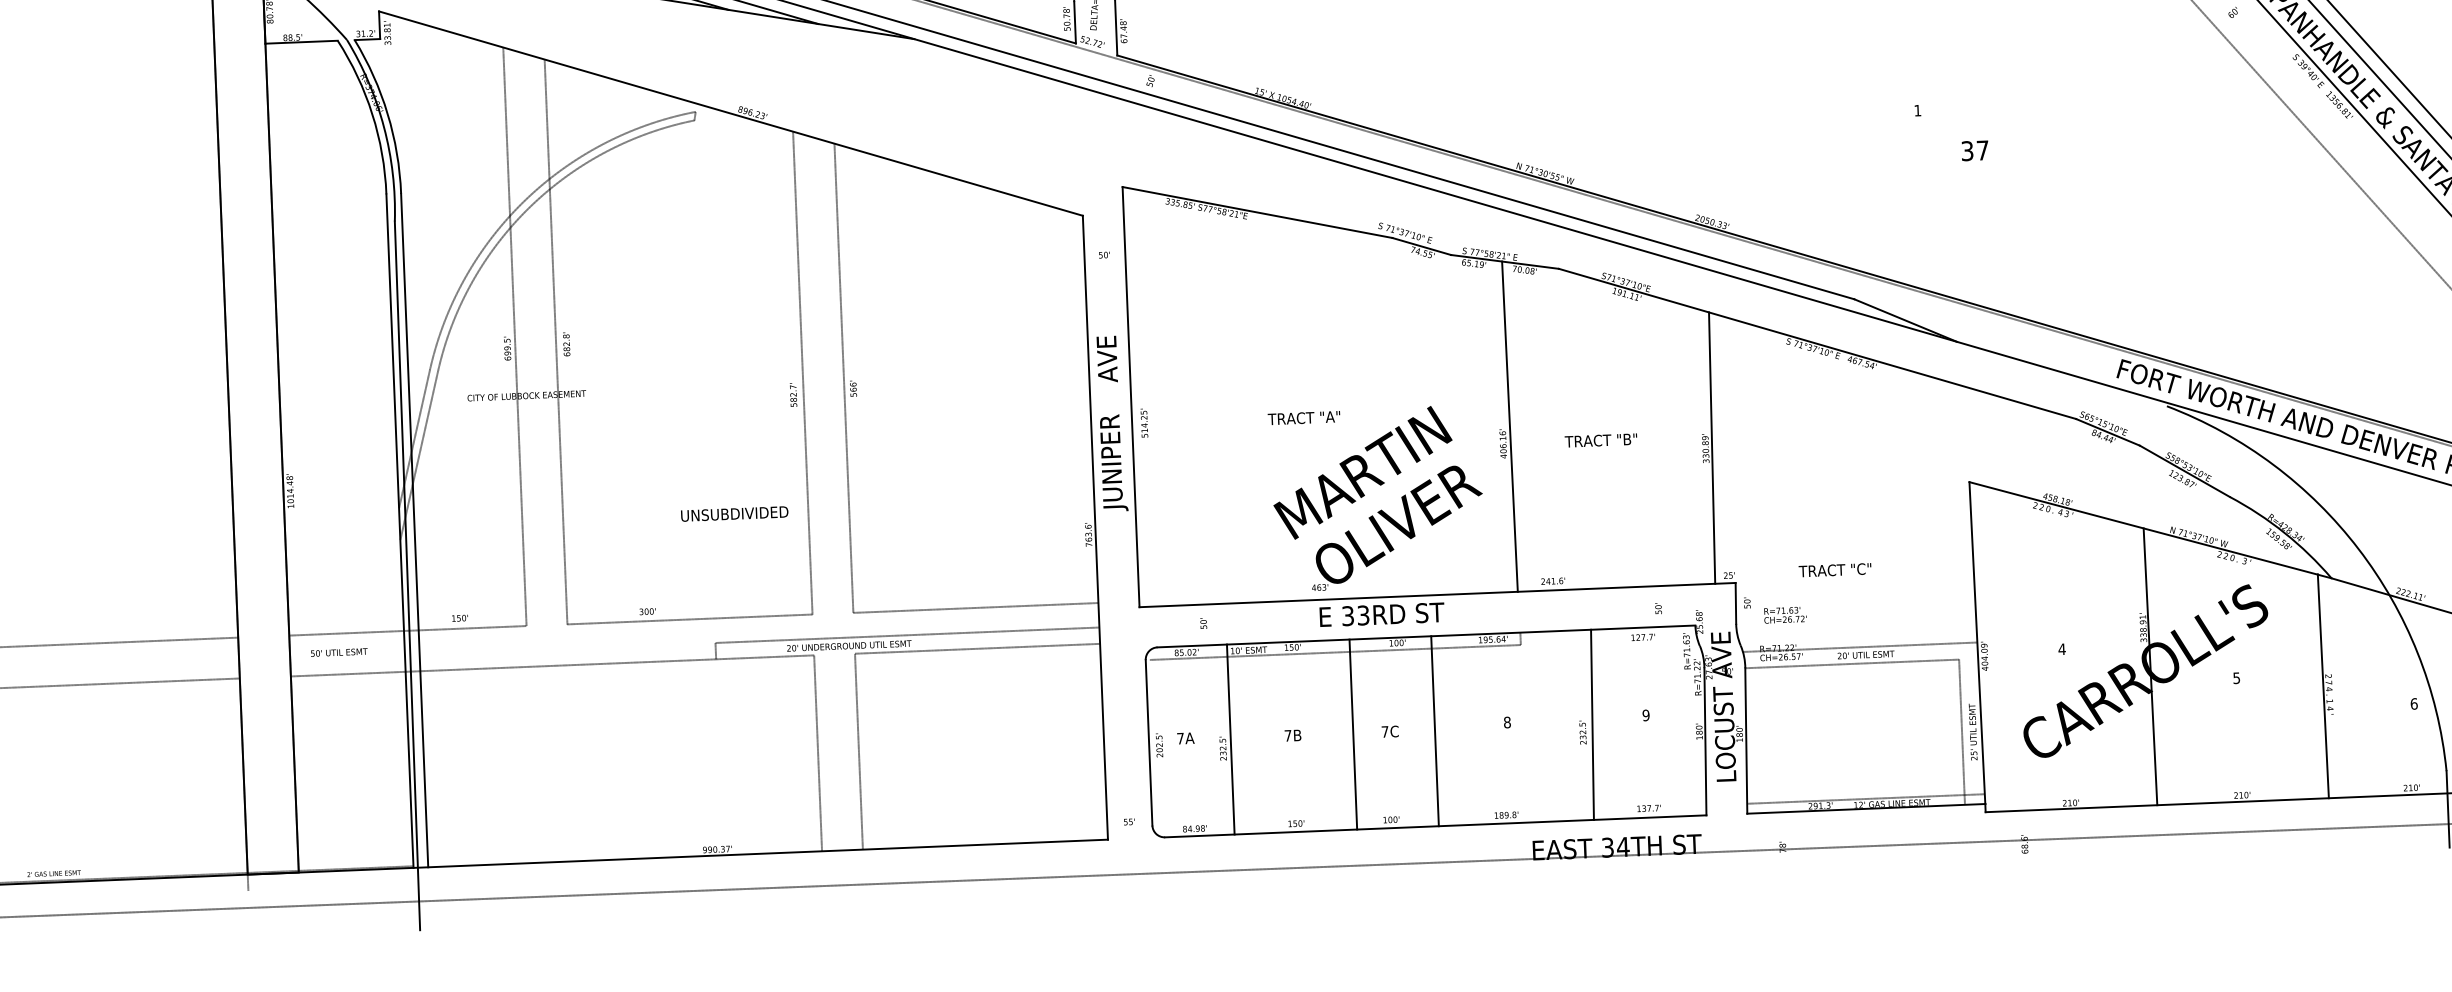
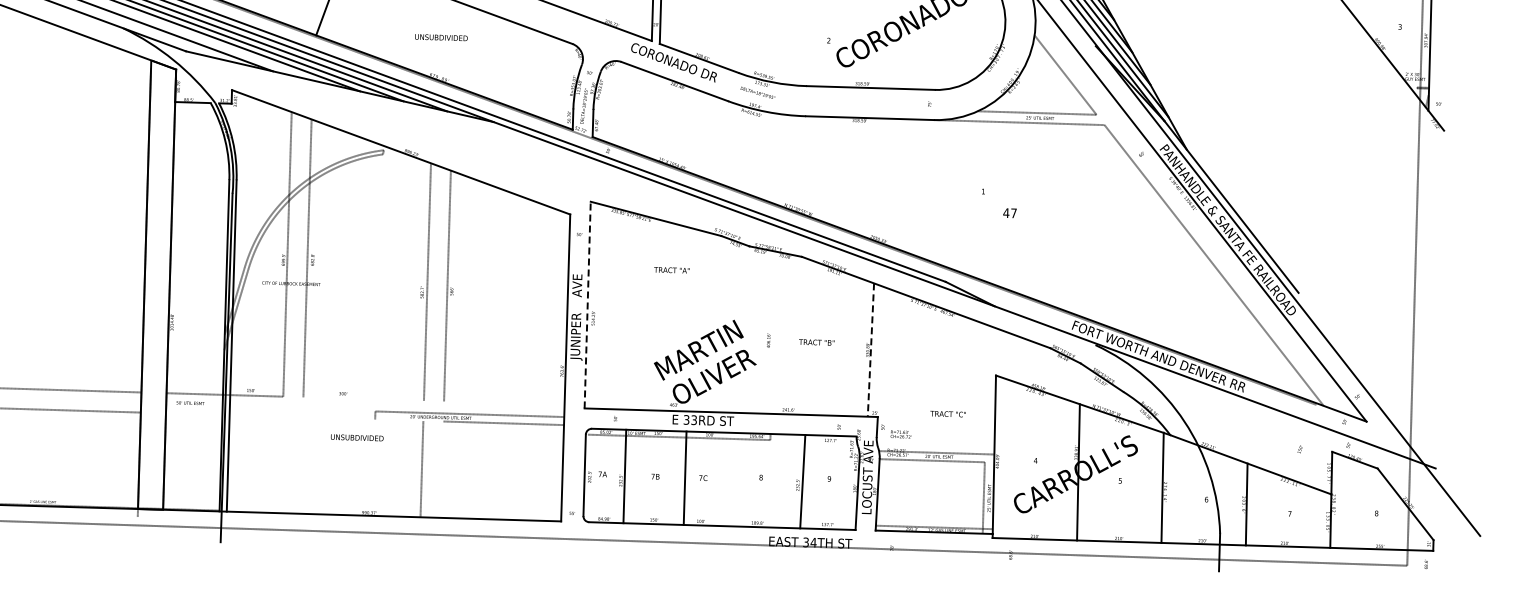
text: (1967, 151) -> (1006, 213), 37 -> 47
line: (1130, 395) -> (587, 304), solid -> dashed
text: (1303, 418) -> (671, 270), moved
line: (1509, 426) -> (772, 332), removed
line: (1711, 449) -> (870, 350), solid -> dashed
text: (735, 513) -> (357, 437), moved
text: (1833, 568) -> (947, 413), moved
line: (976, 606) -> (504, 402), removed
line: (689, 618) -> (363, 398), removed
line: (552, 664) -> (294, 416), removed
line: (1433, 731) -> (724, 479), removed
line: (857, 751) -> (441, 469), removed

